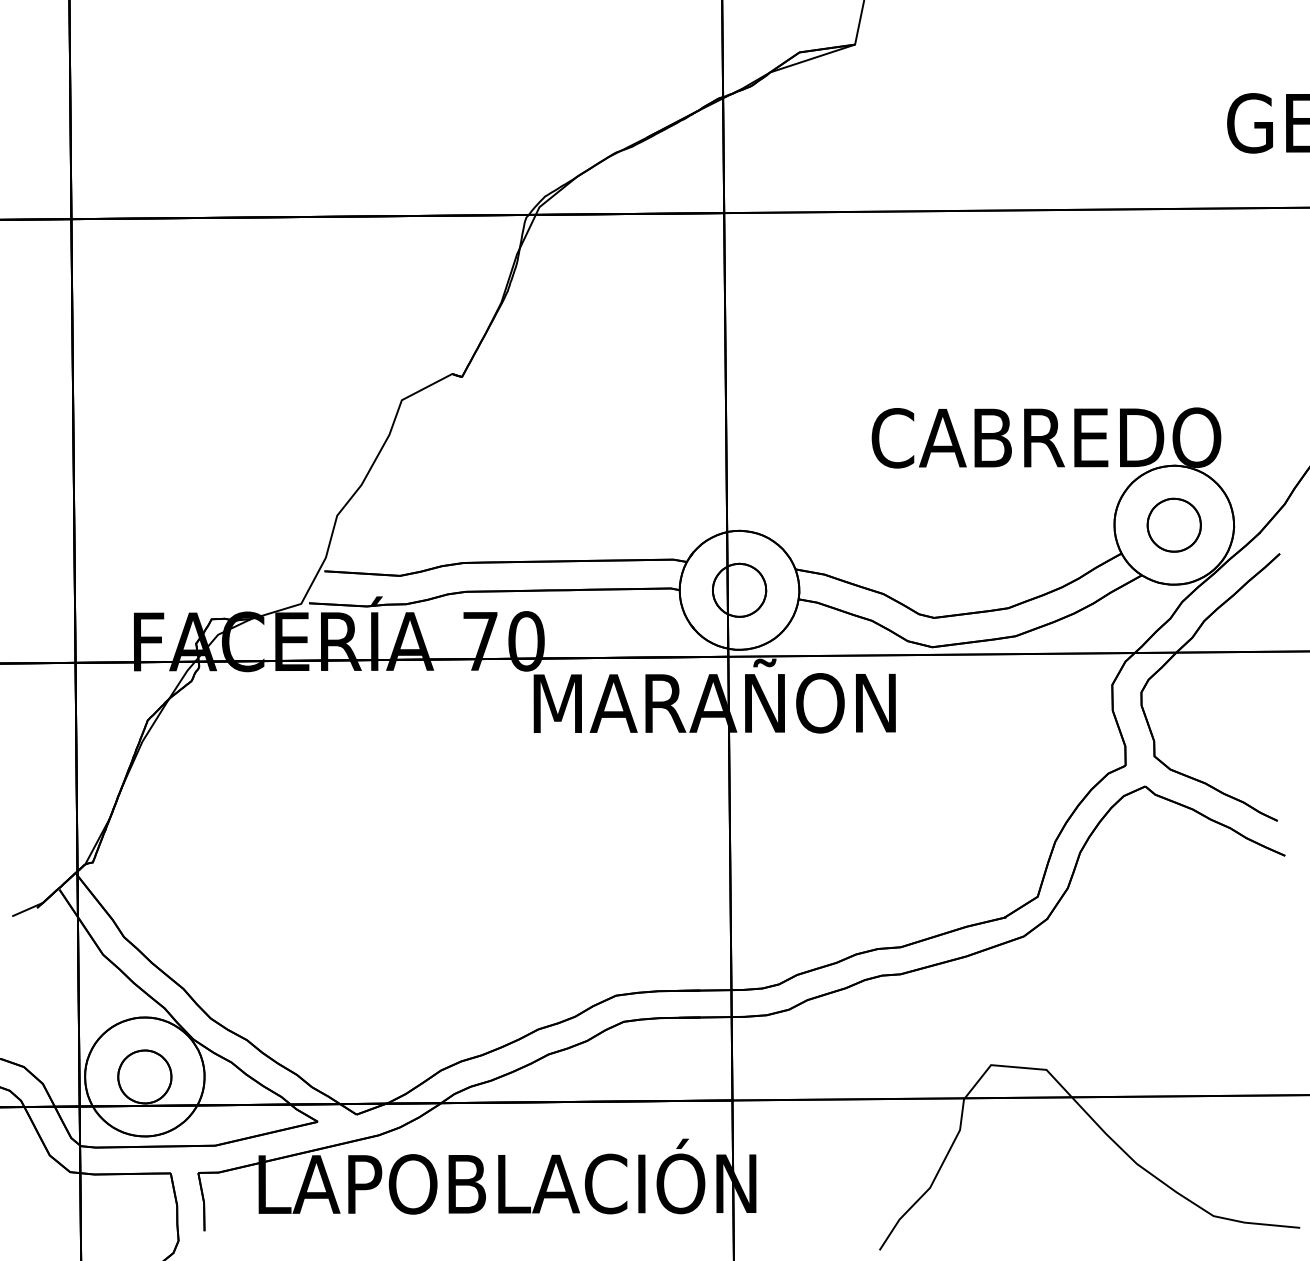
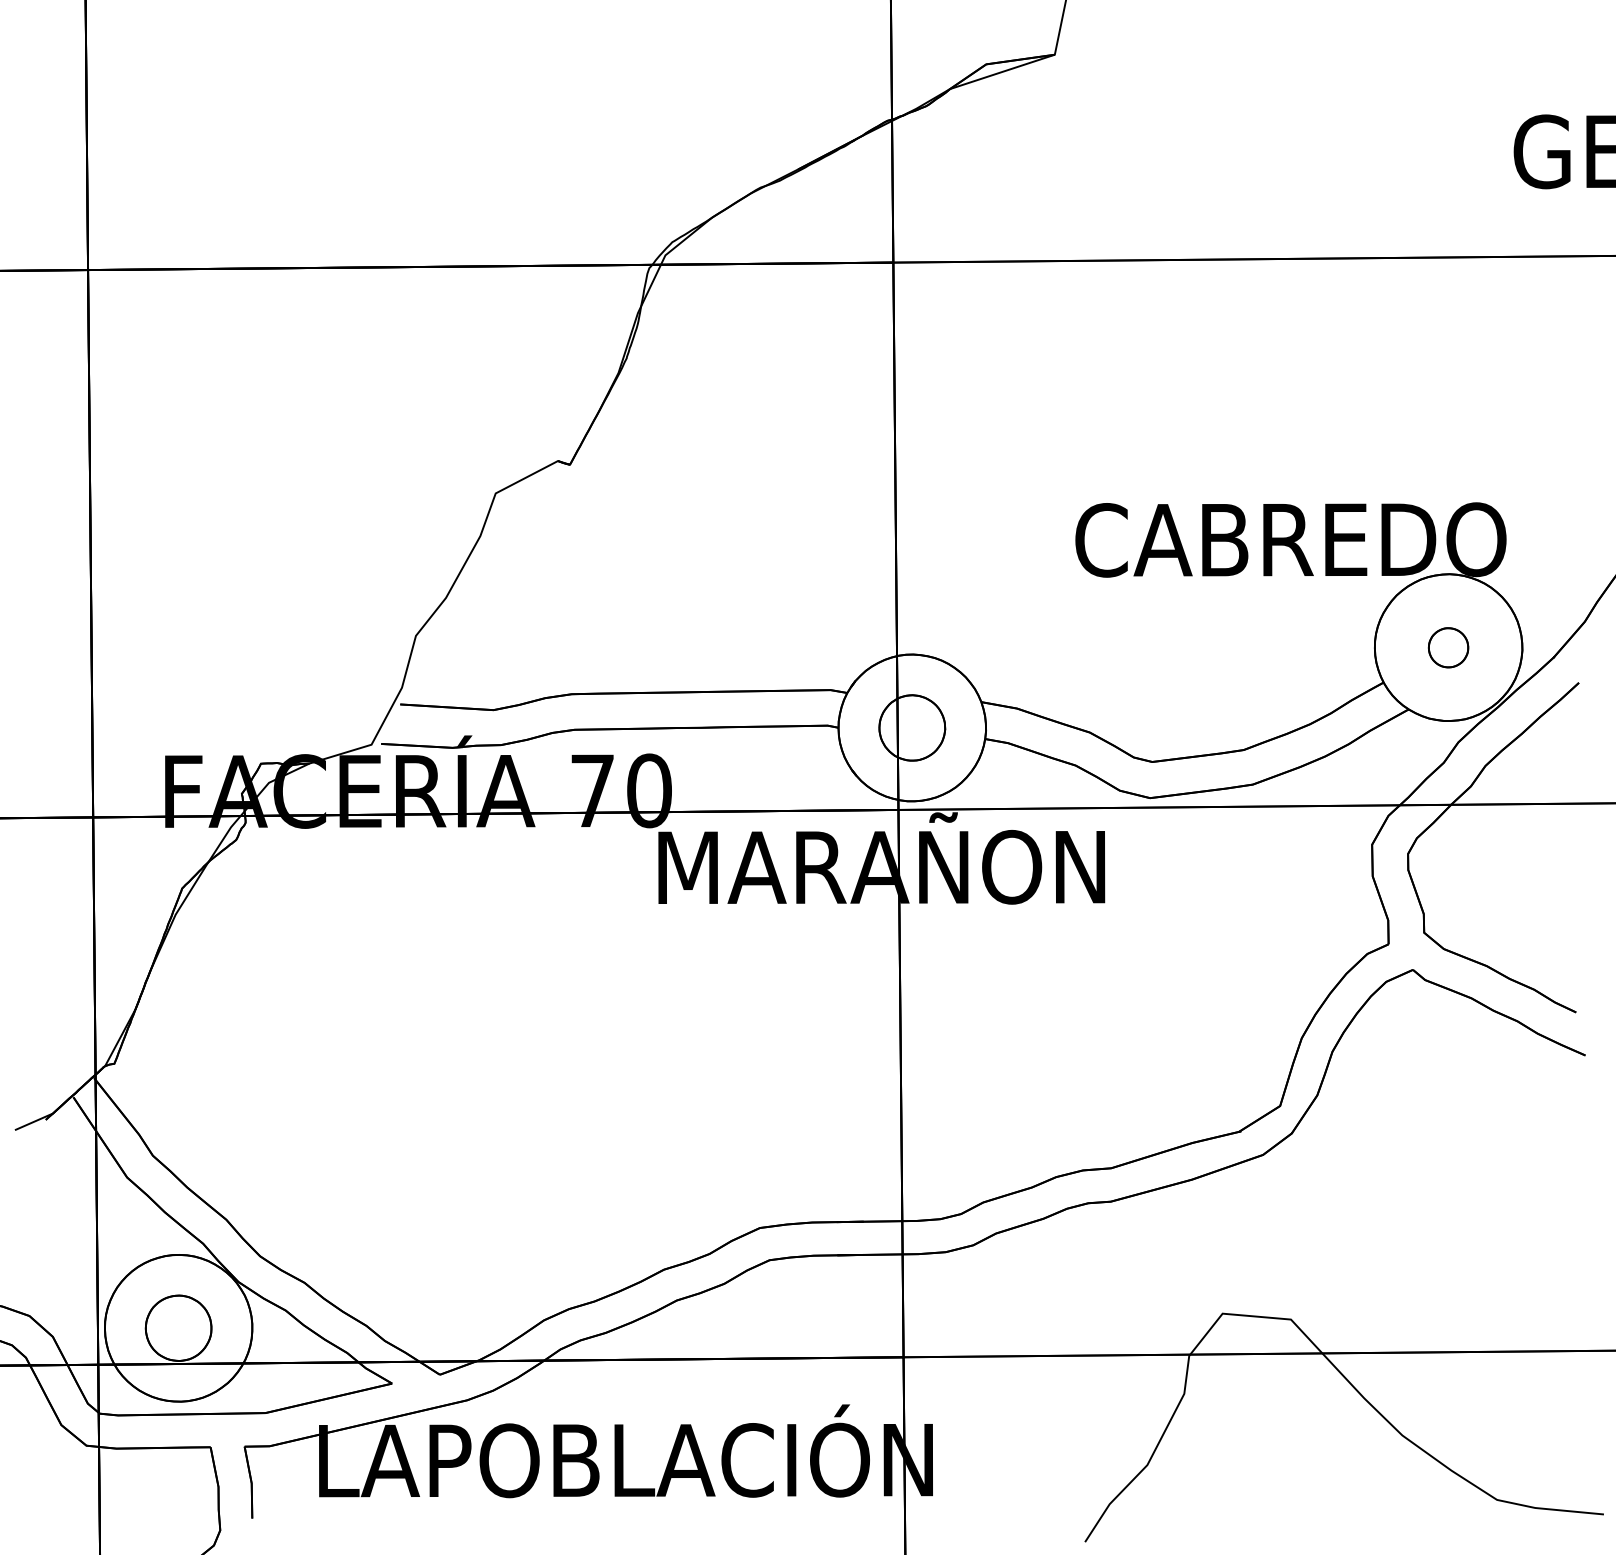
part: (1174, 525) -> (1448, 647), size x0.6

